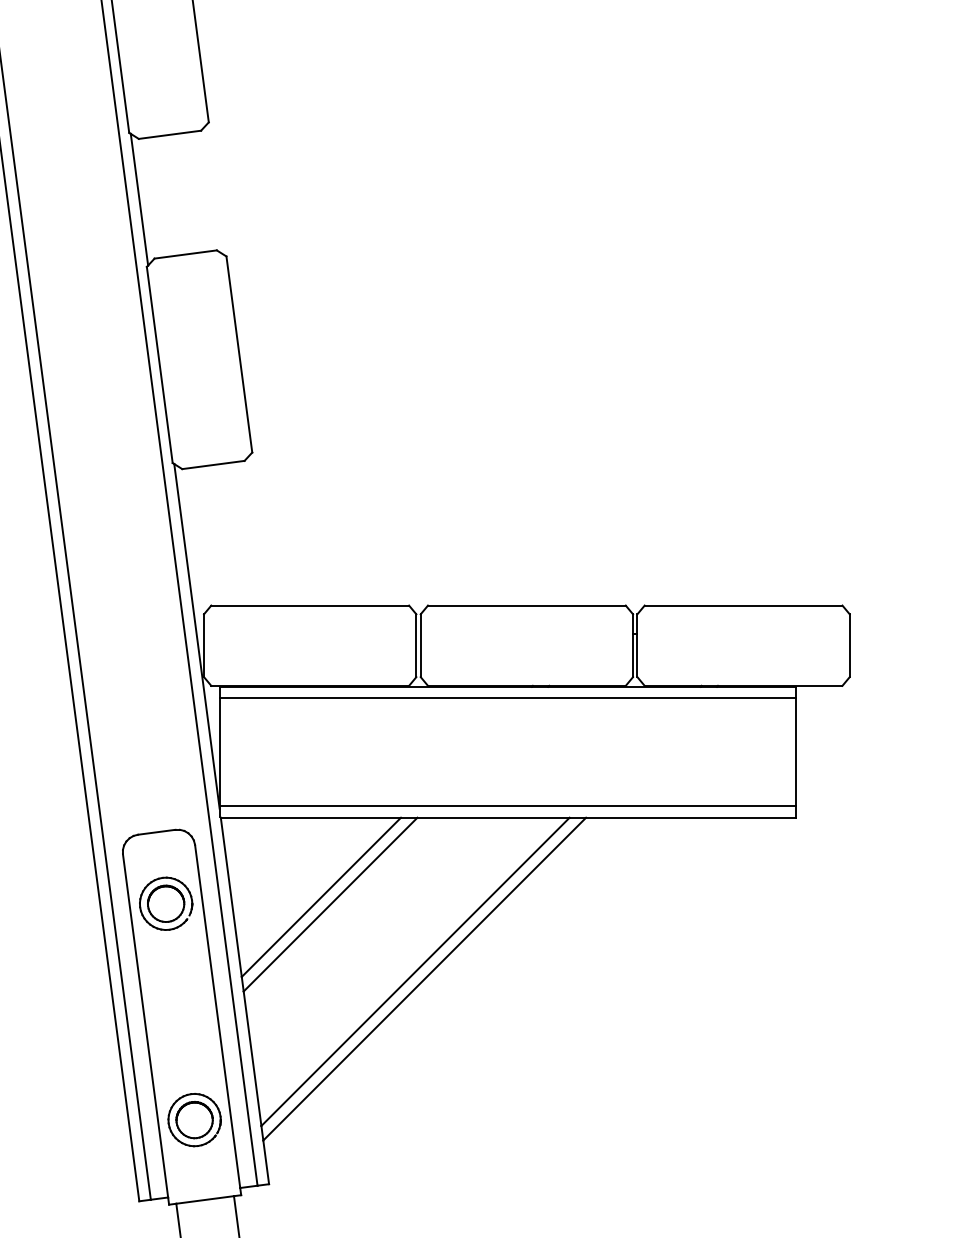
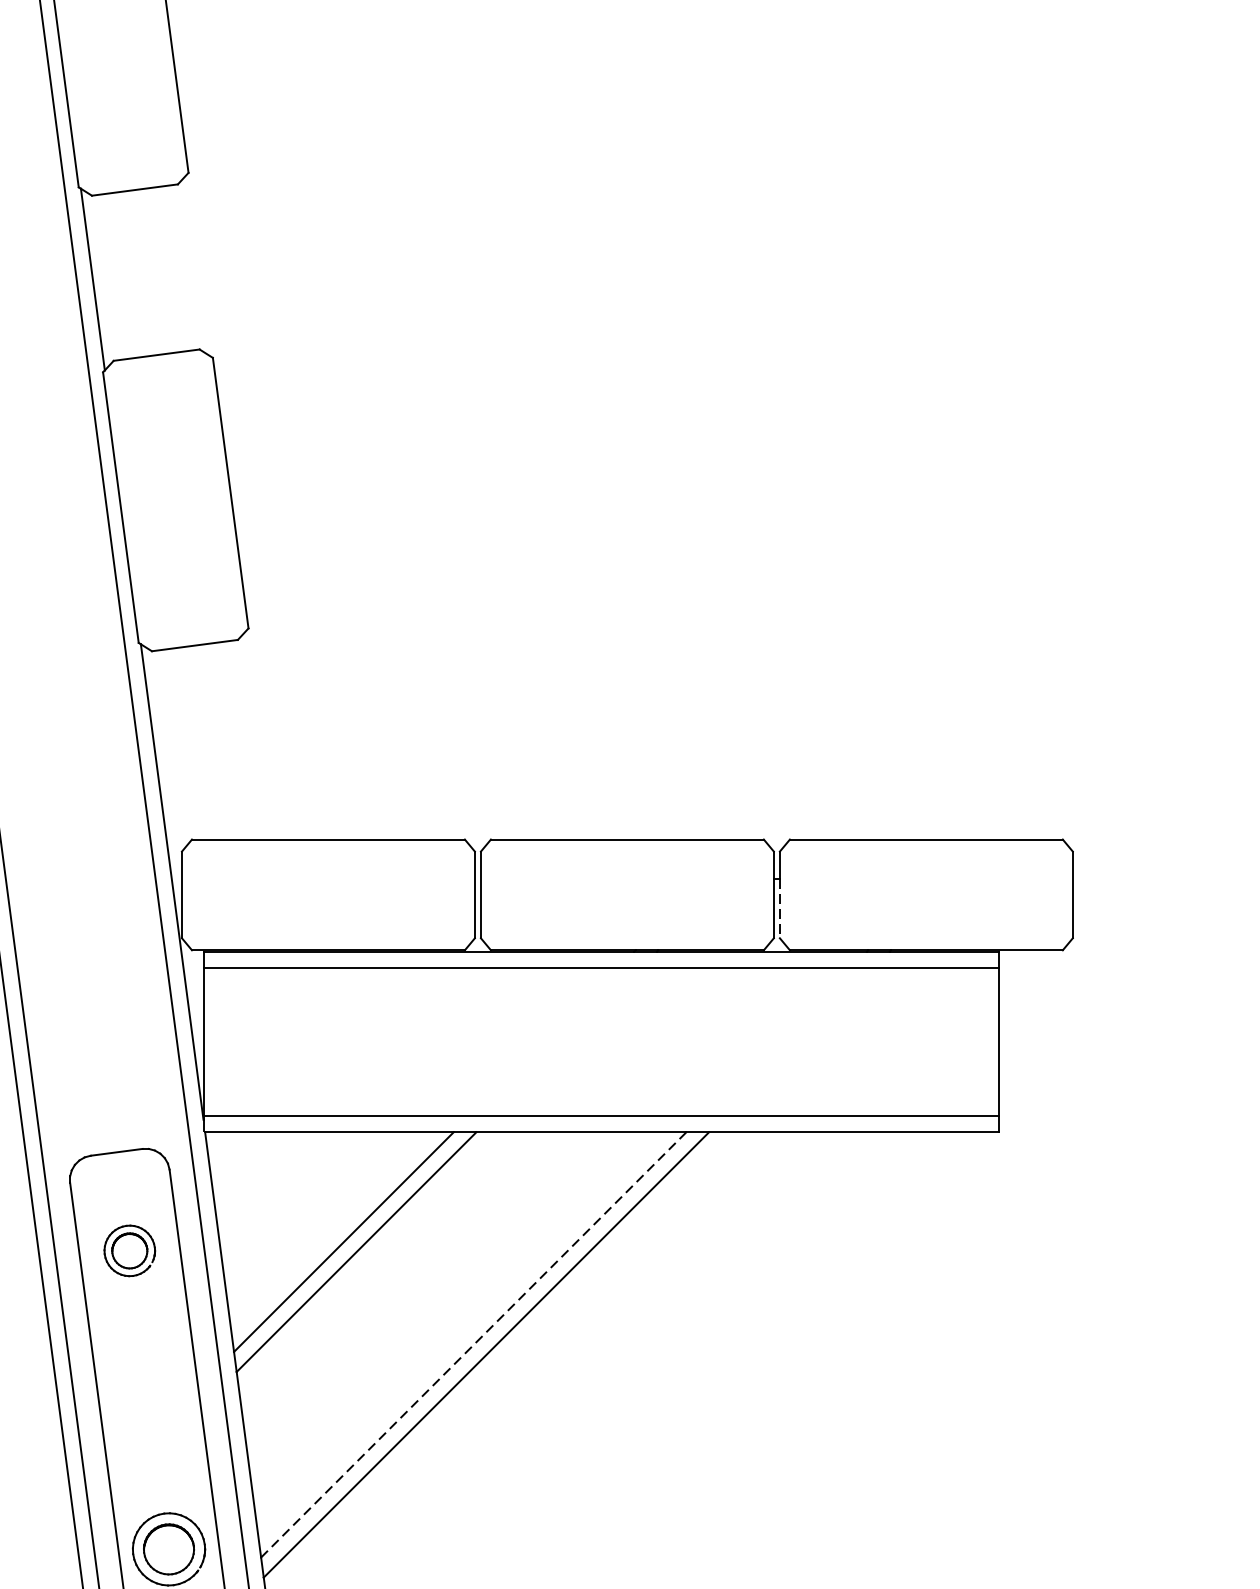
line: (637, 655) -> (780, 908), solid -> dashed
part: (166, 903) -> (130, 1250), size x0.7
line: (415, 971) -> (473, 1344), solid -> dashed

